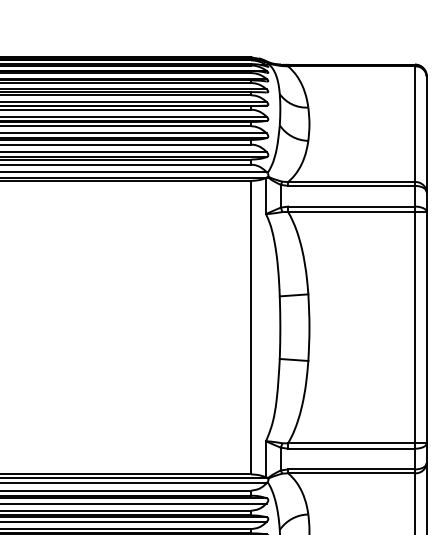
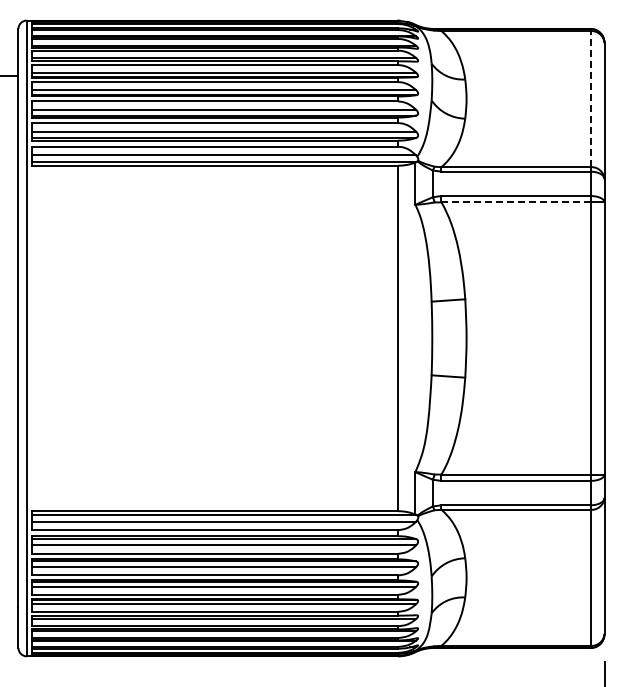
line: (414, 123) -> (590, 98), solid -> dashed
line: (351, 212) -> (516, 202), solid -> dashed

